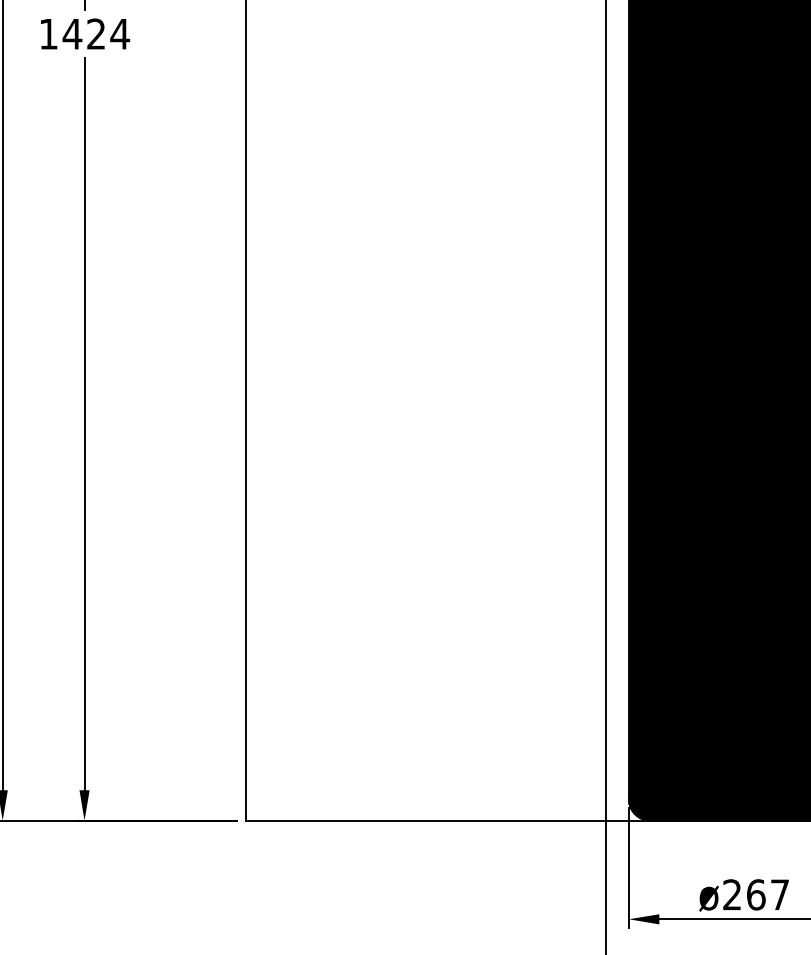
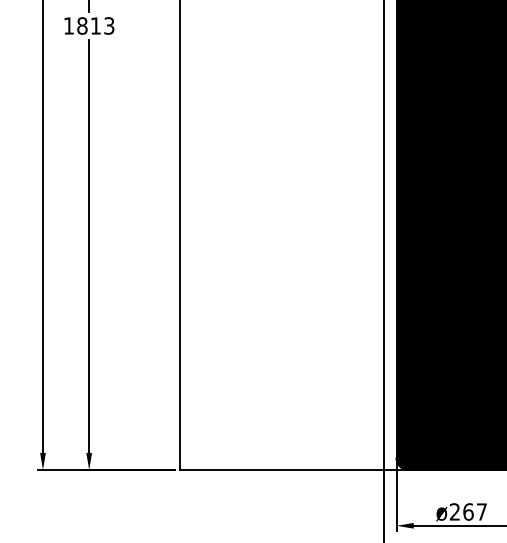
text: (95, 33) -> (95, 25), 1424 -> 1813

